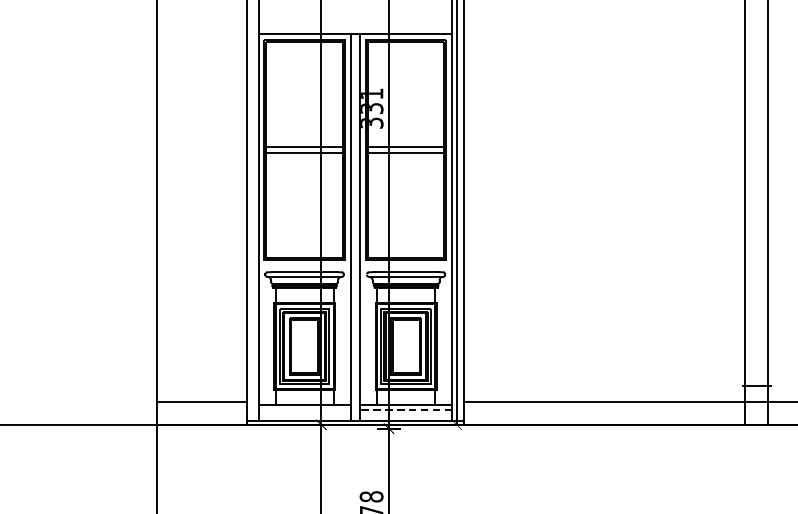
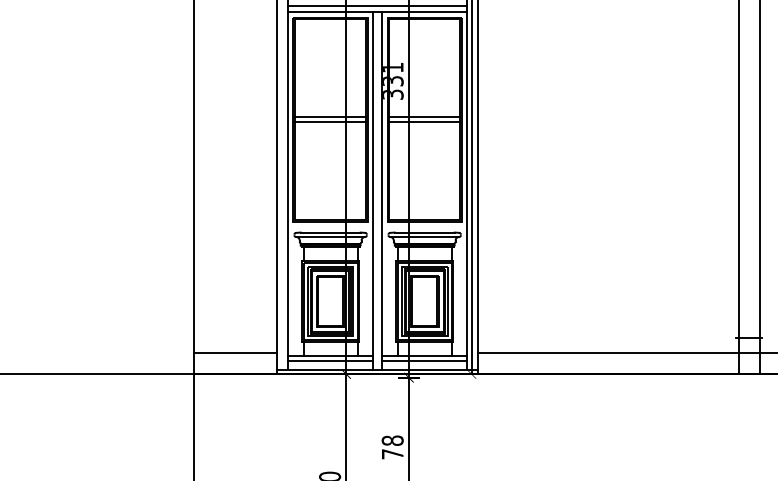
line: (355, 26) -> (377, 5), added
line: (304, 410) -> (330, 360), added
line: (405, 410) -> (424, 360), dashed -> solid

